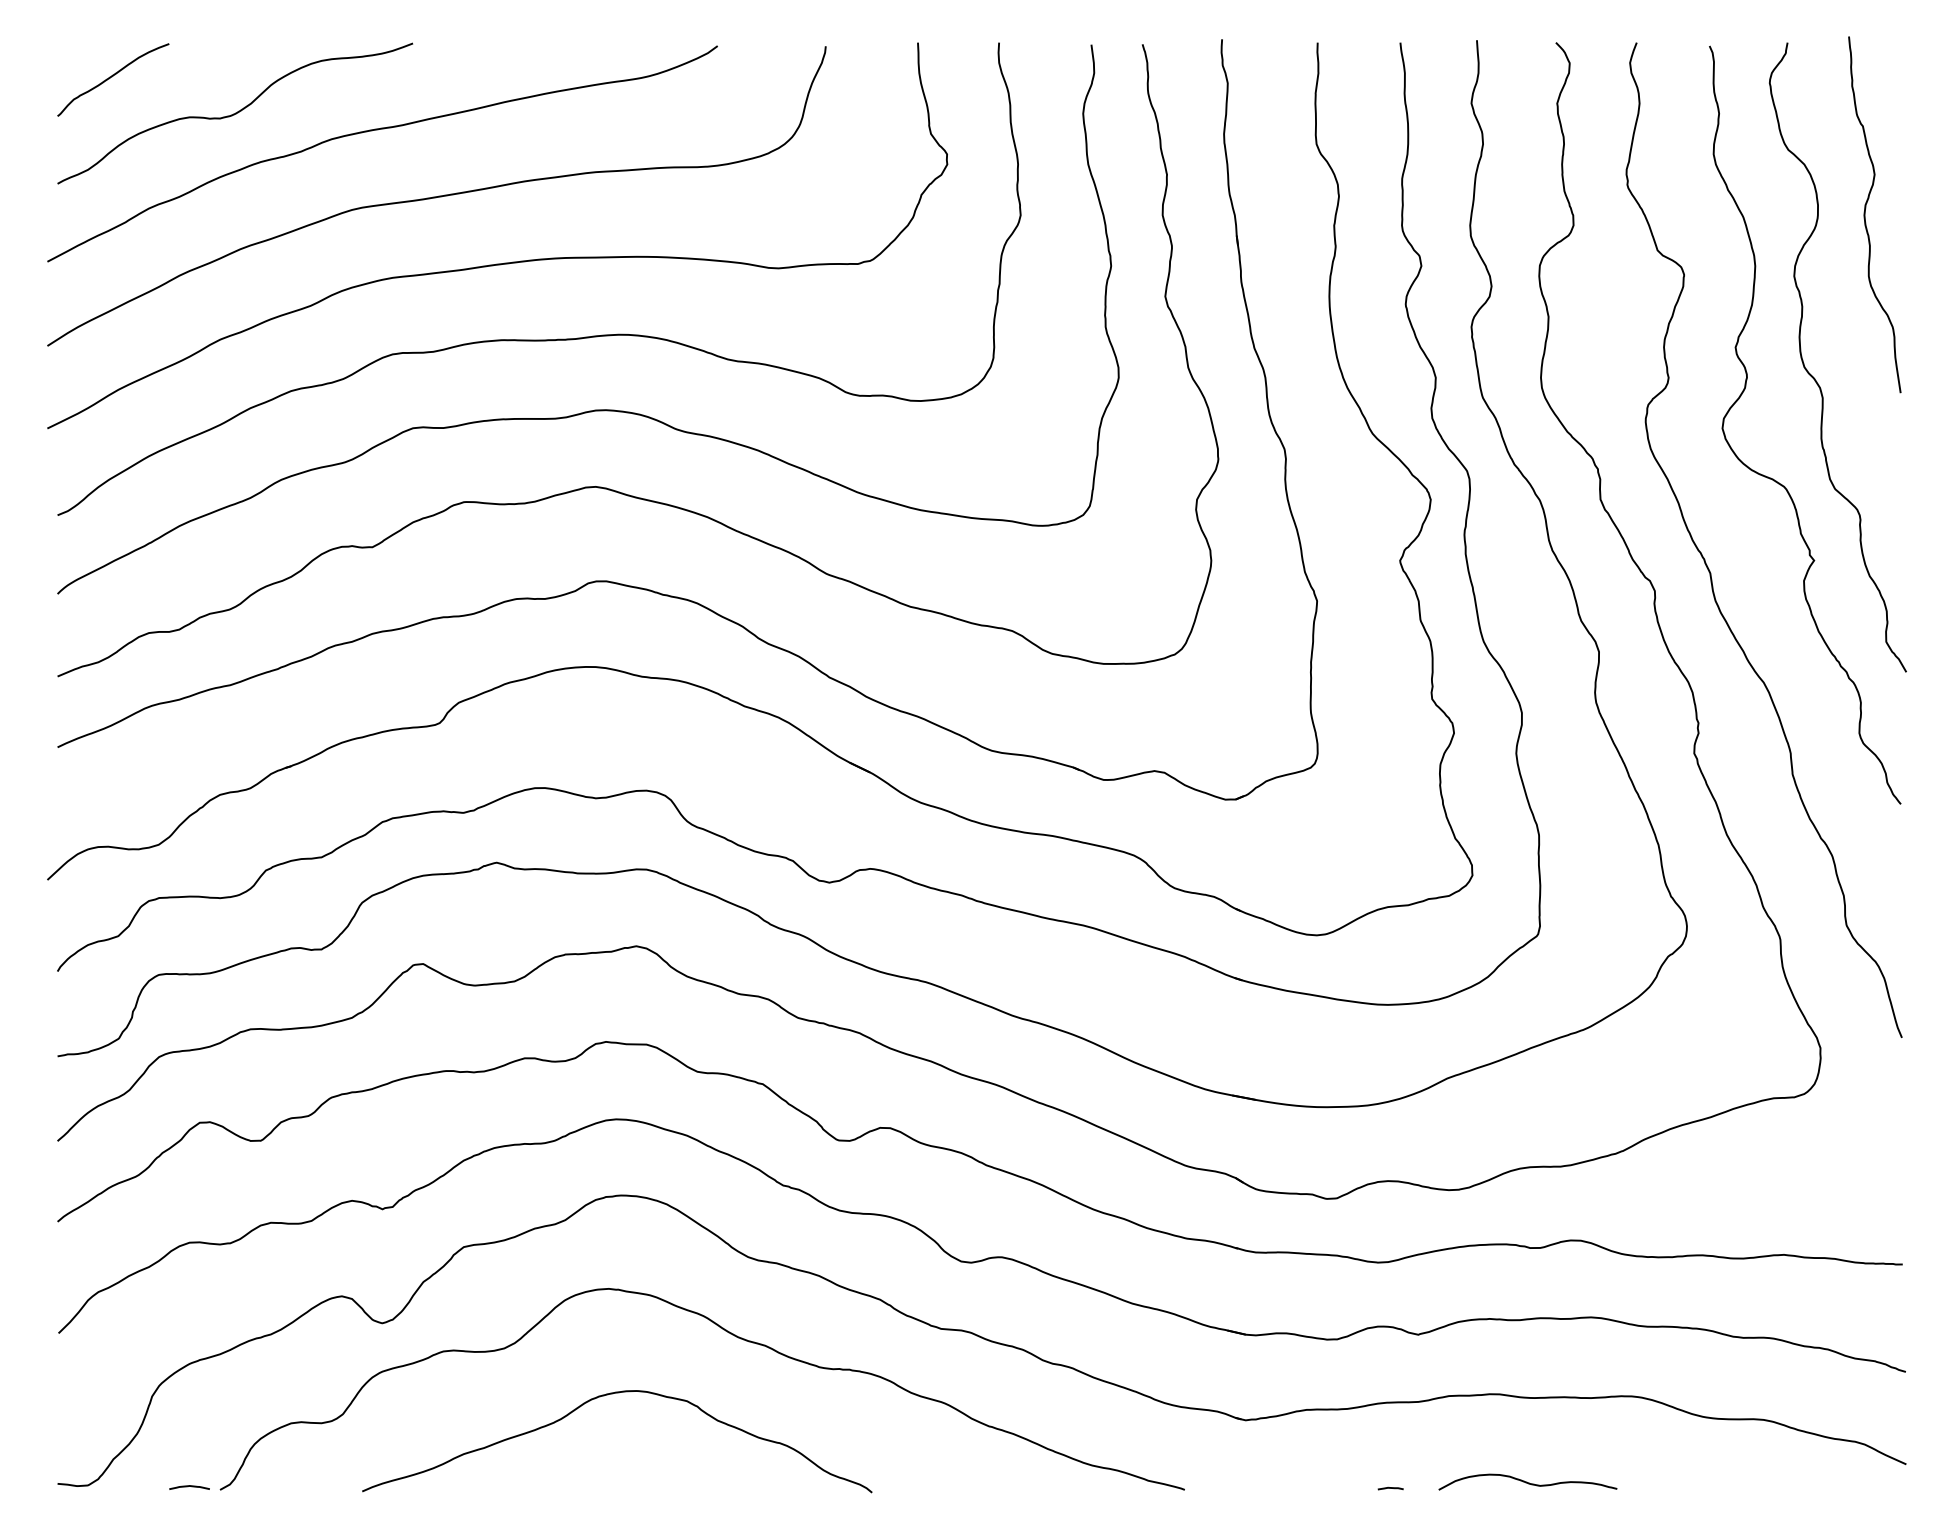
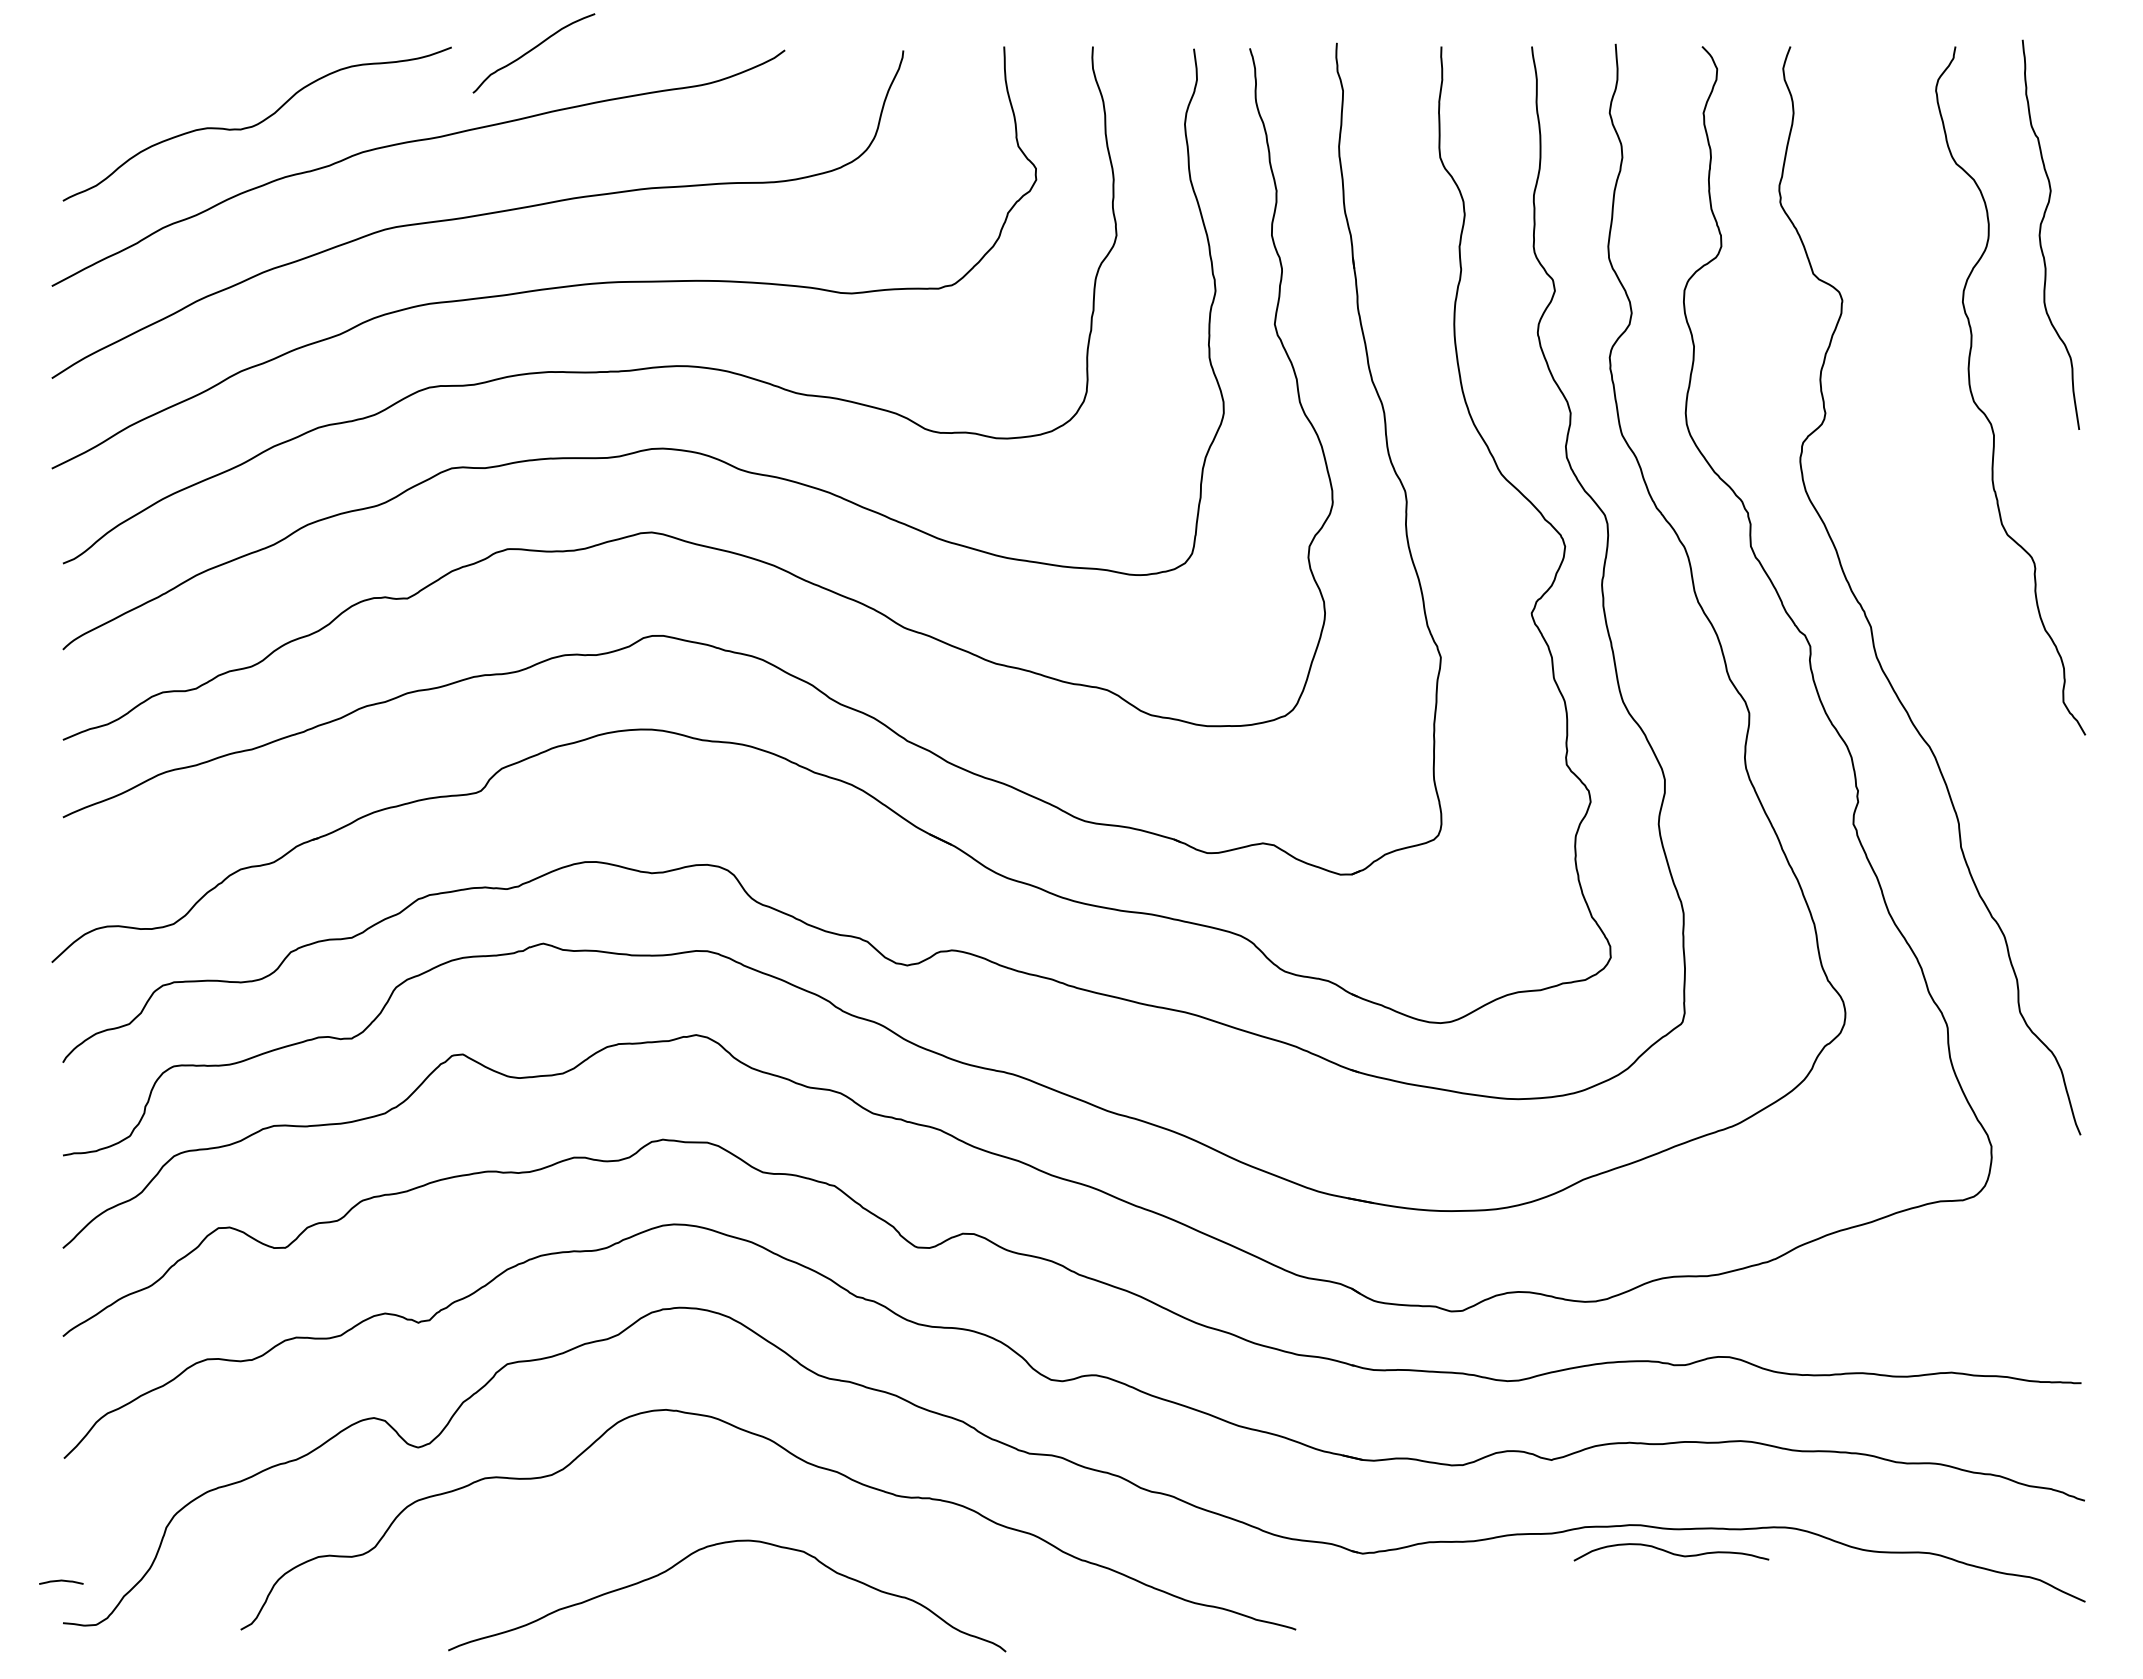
curve: (111, 78) -> (531, 51), moved
curve: (1773, 478) -> (1940, 523), removed
curve: (607, 1395) -> (716, 1545), moved
curve: (1527, 1482) -> (1671, 1552), moved
curve: (189, 1486) -> (61, 1581), moved
curve: (1390, 1488) -> (1521, 1628), removed

